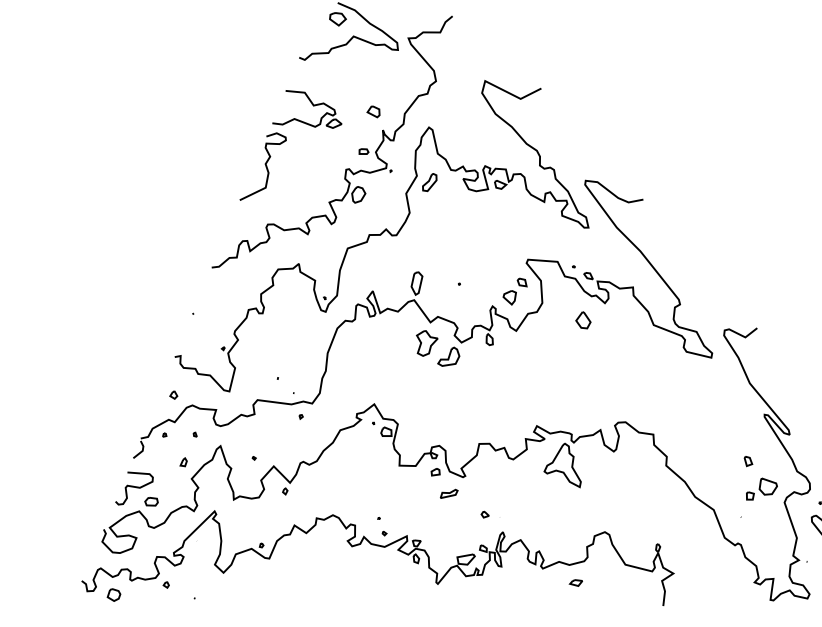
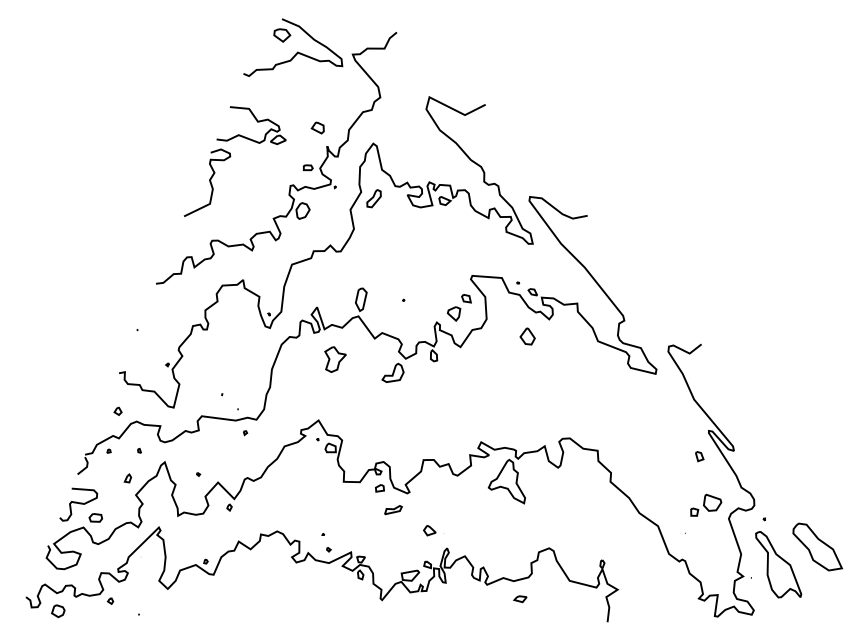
part: (427, 343) -> (335, 359), moved
part: (748, 461) -> (699, 456), moved
part: (484, 514) -> (428, 530), size x1.6

